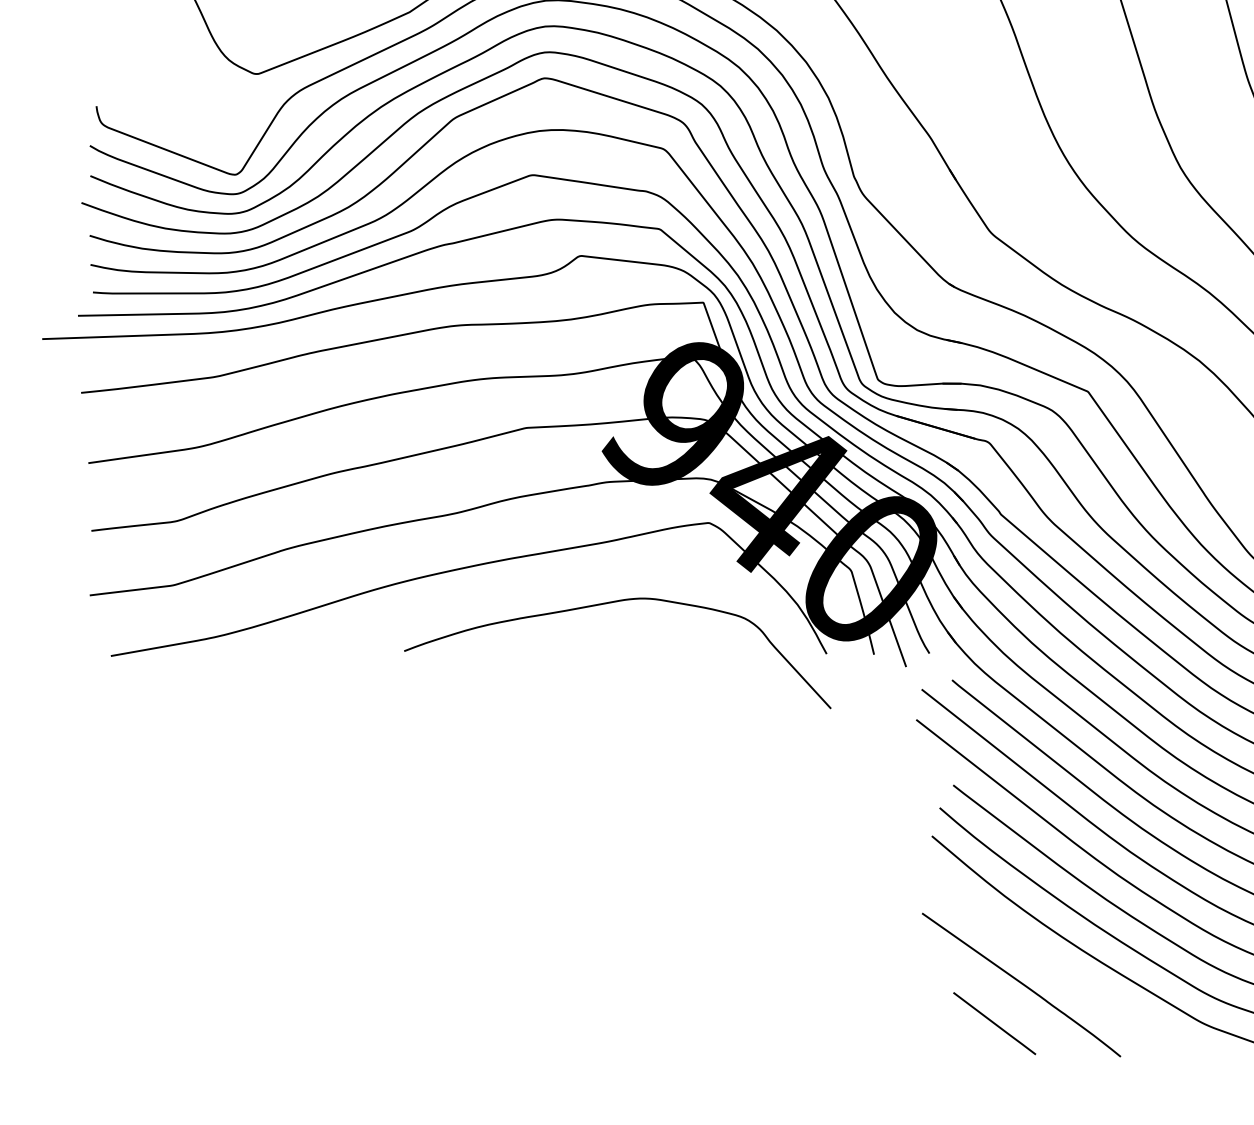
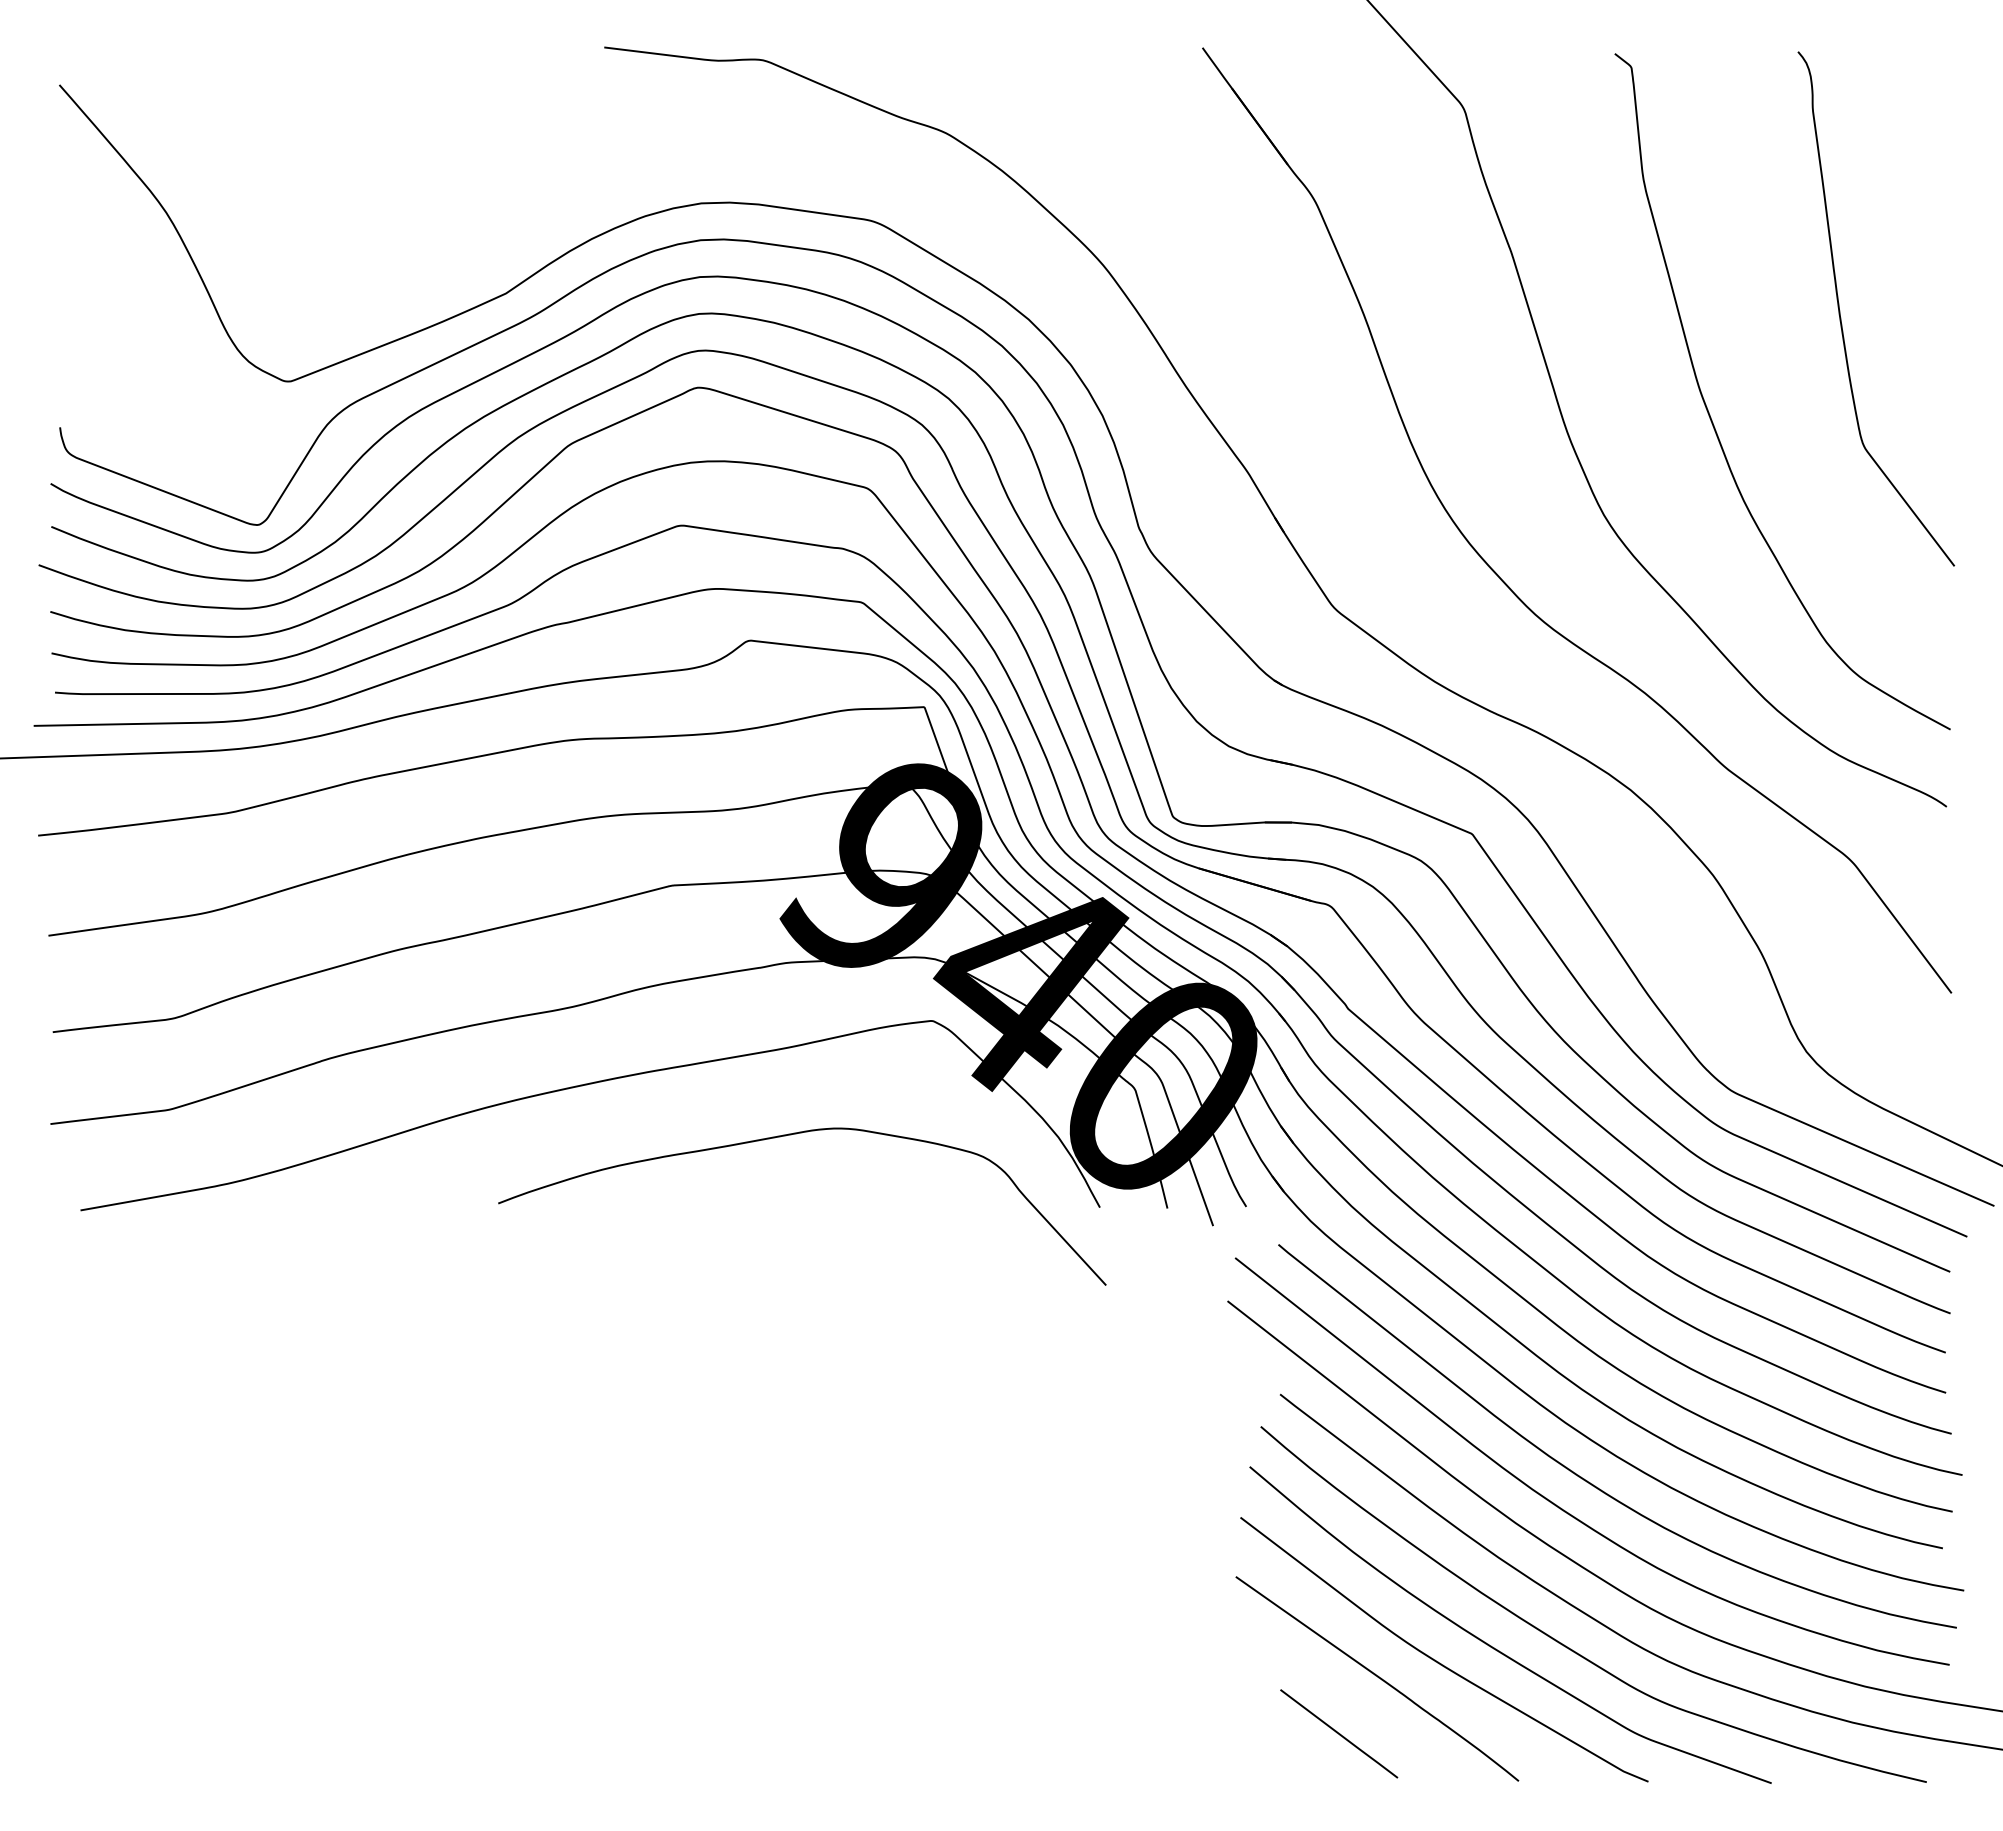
curve: (1064, 972) -> (1438, 1661), added

